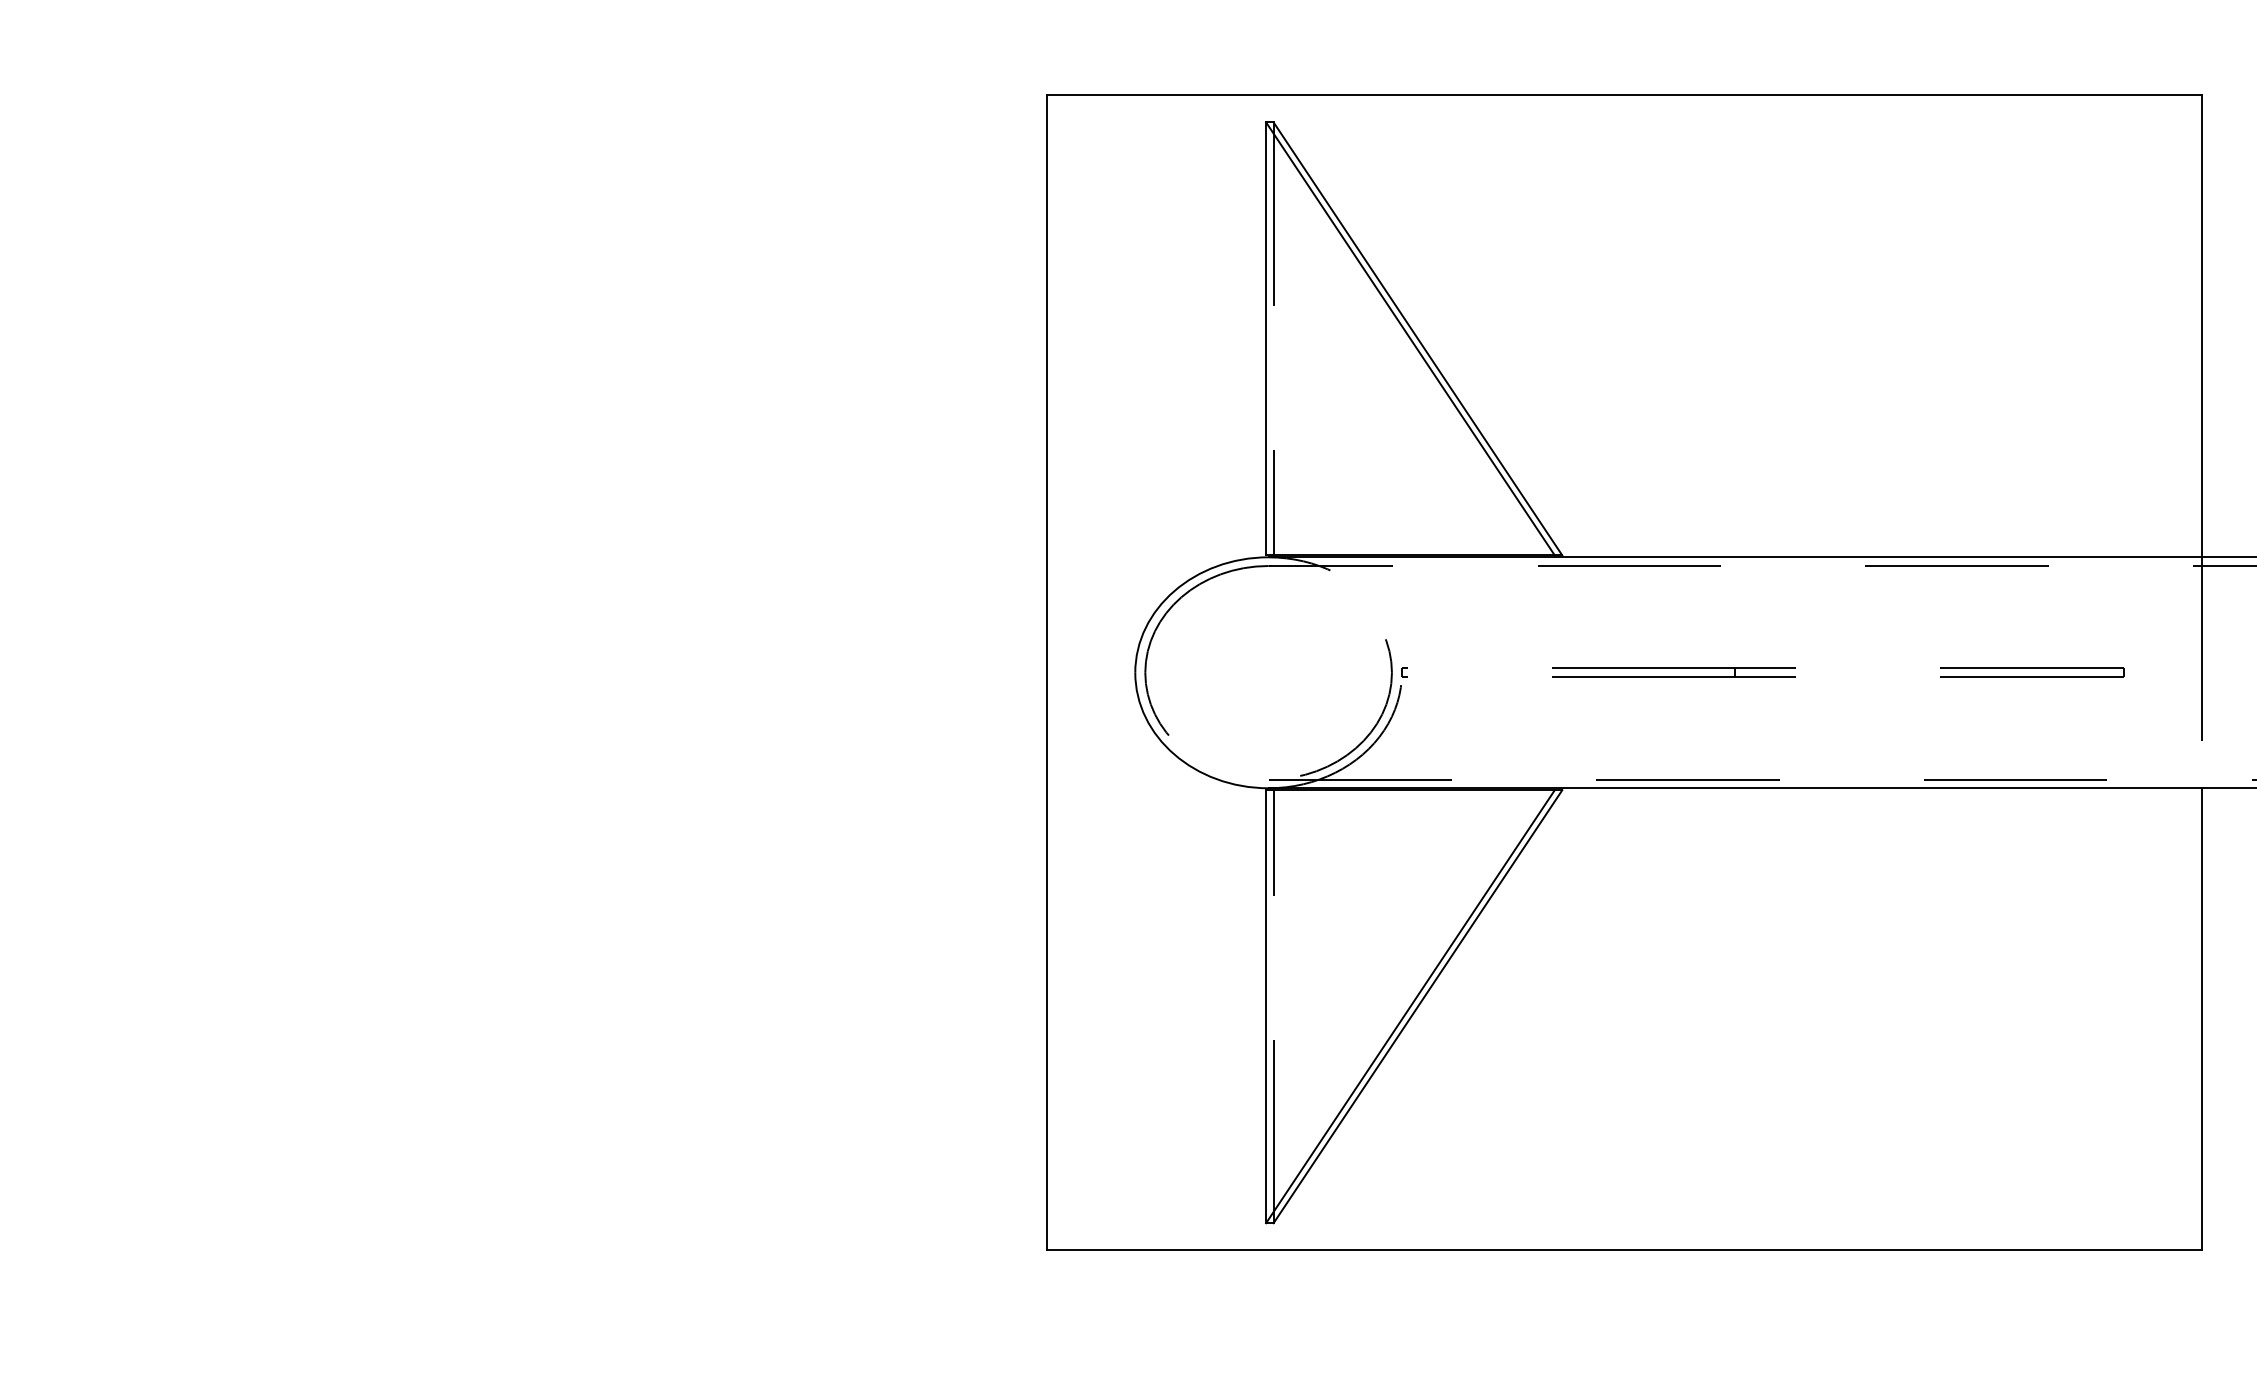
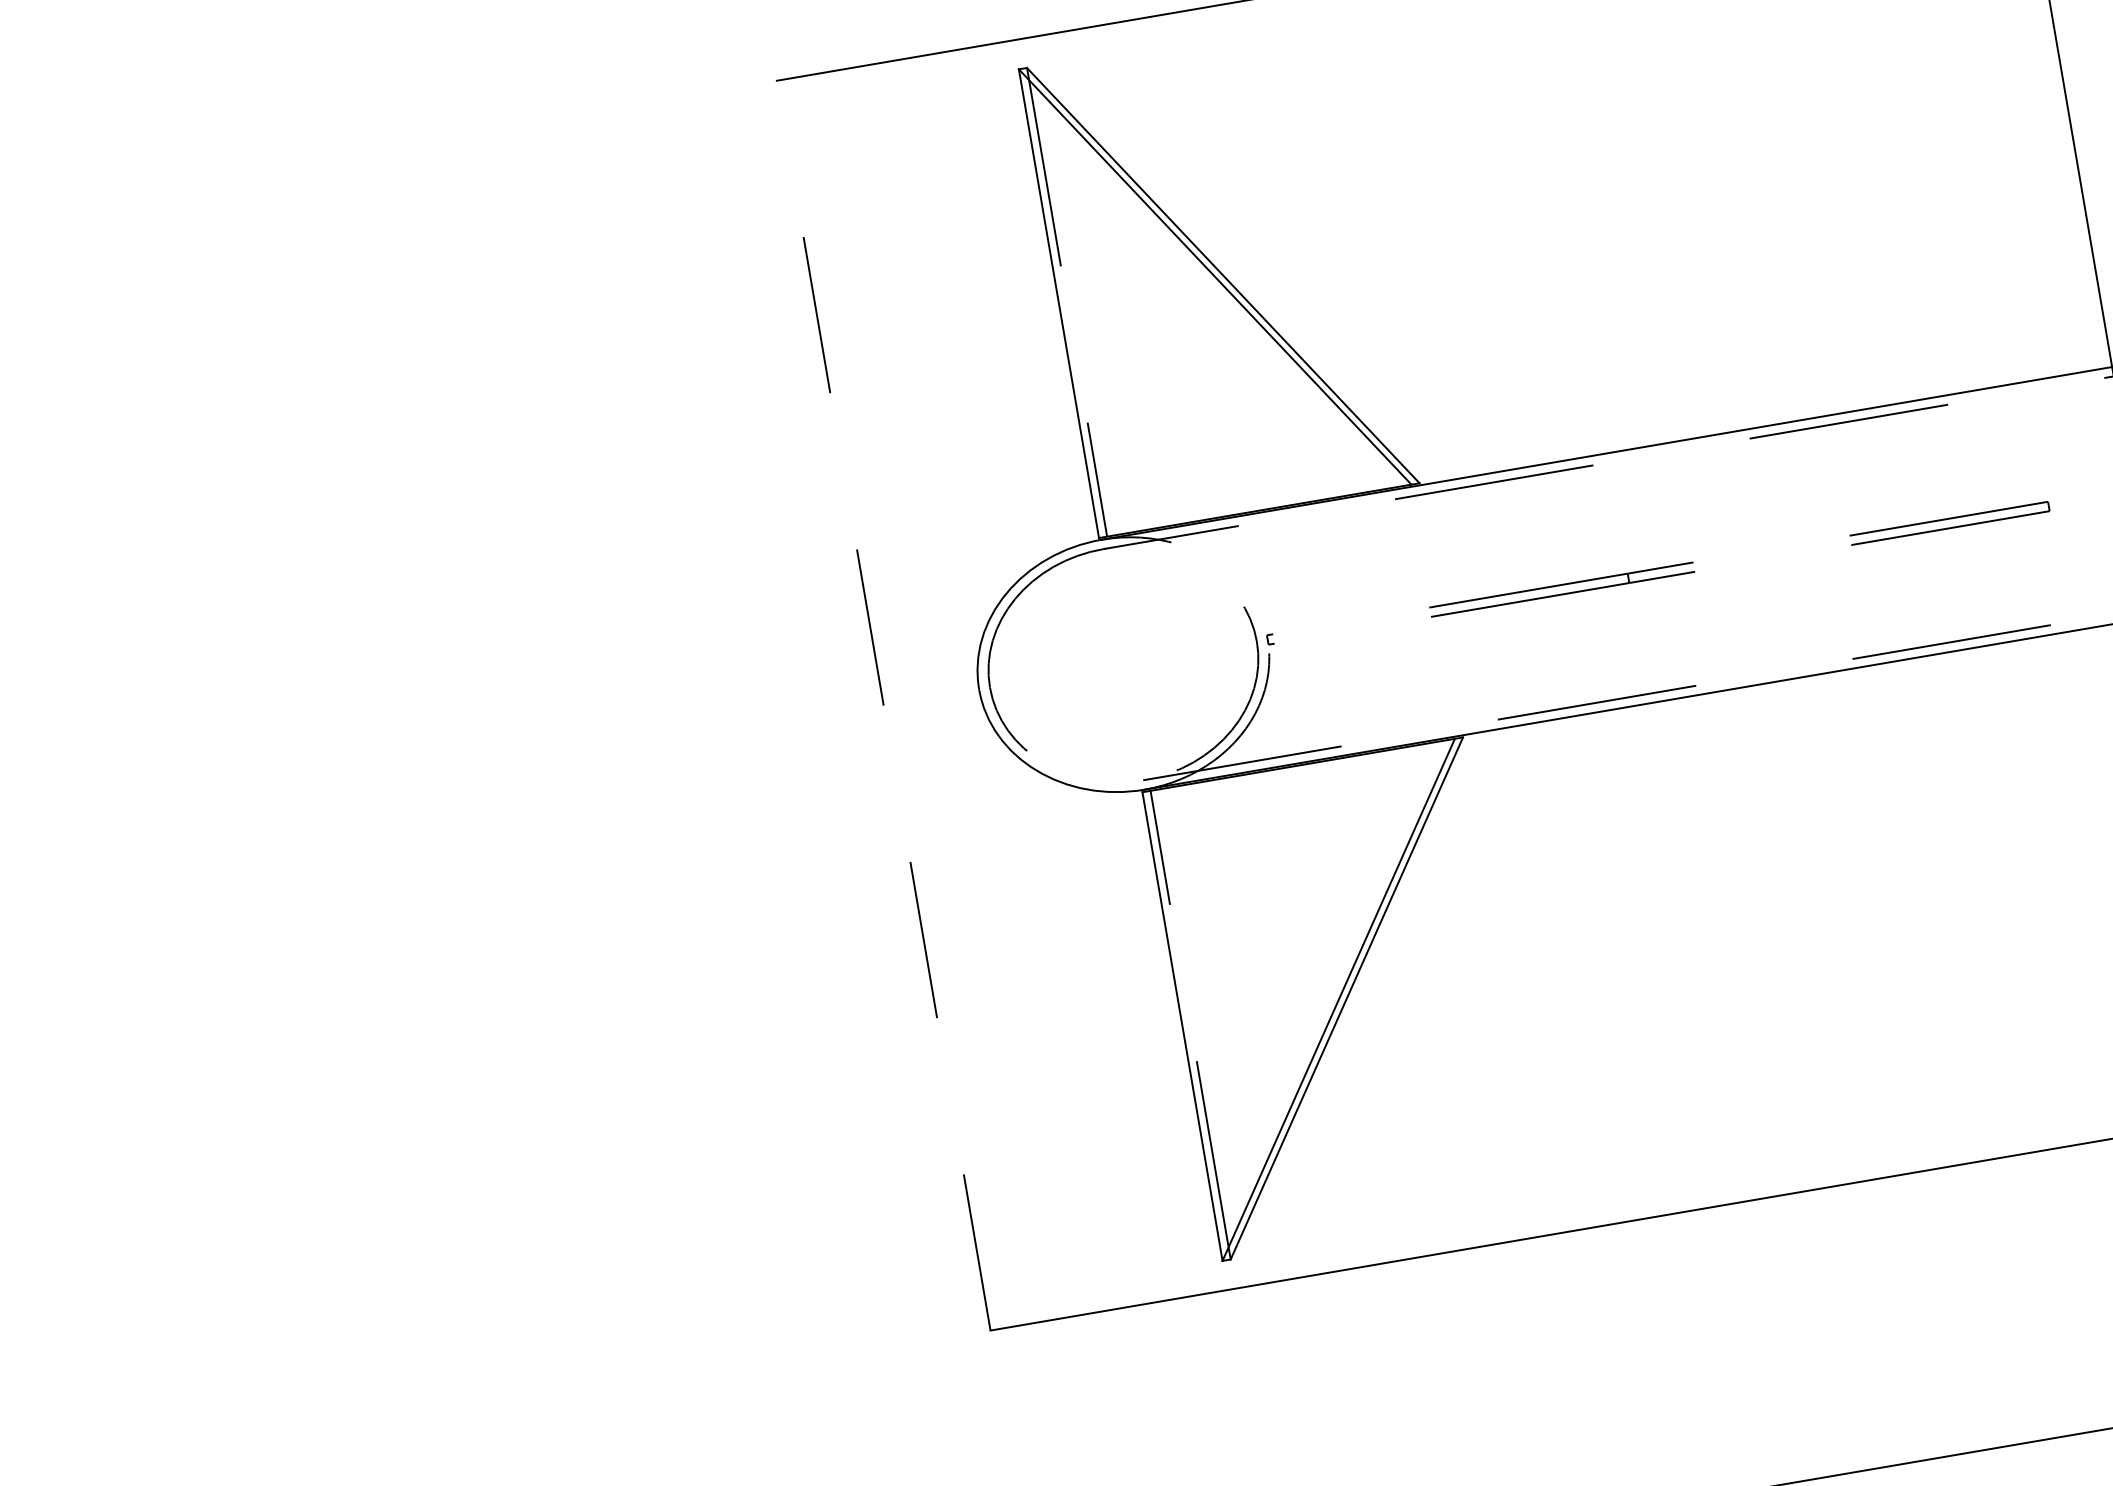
line: (1047, 672) -> (884, 705), solid -> dashed

